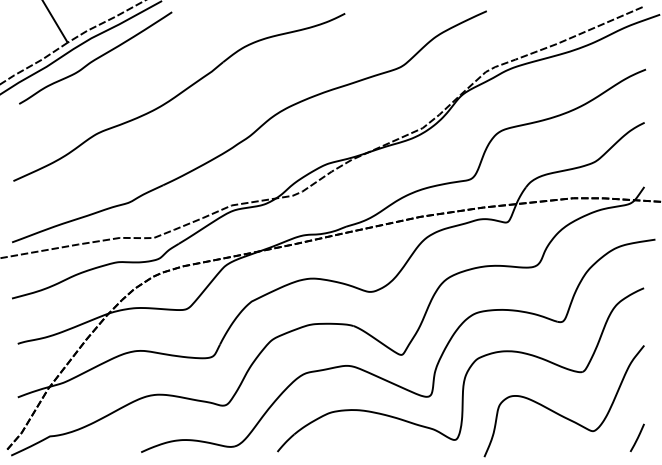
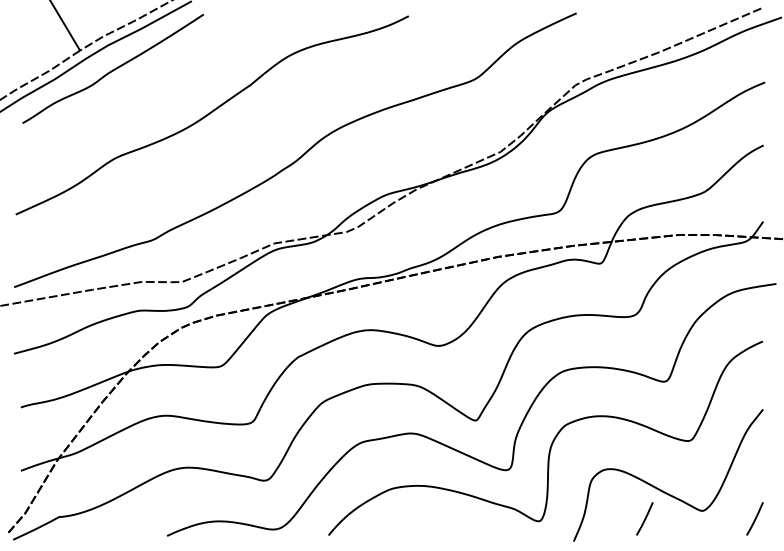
line: (544, 437) -> (644, 518), added

